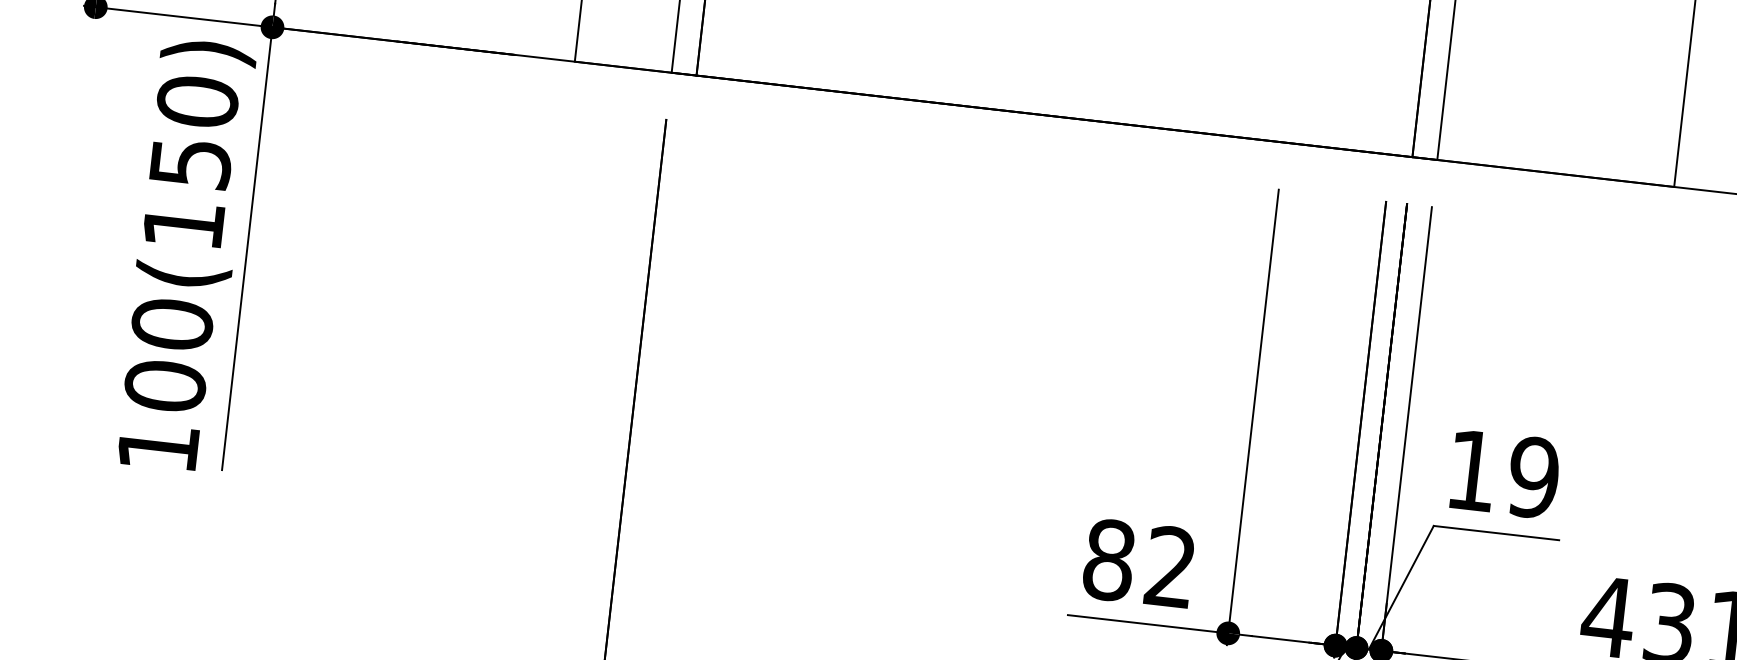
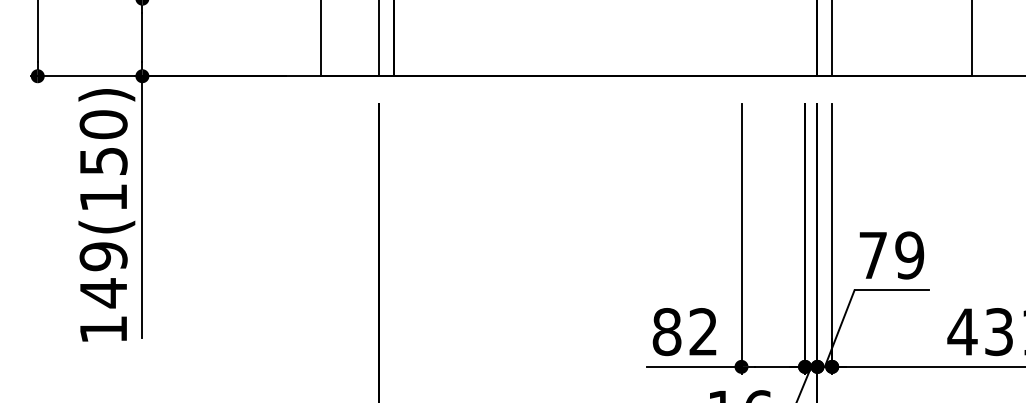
text: (168, 356) -> (103, 275), 100(150) -> 149(150)
text: (1470, 470) -> (872, 255), 19 -> 79

